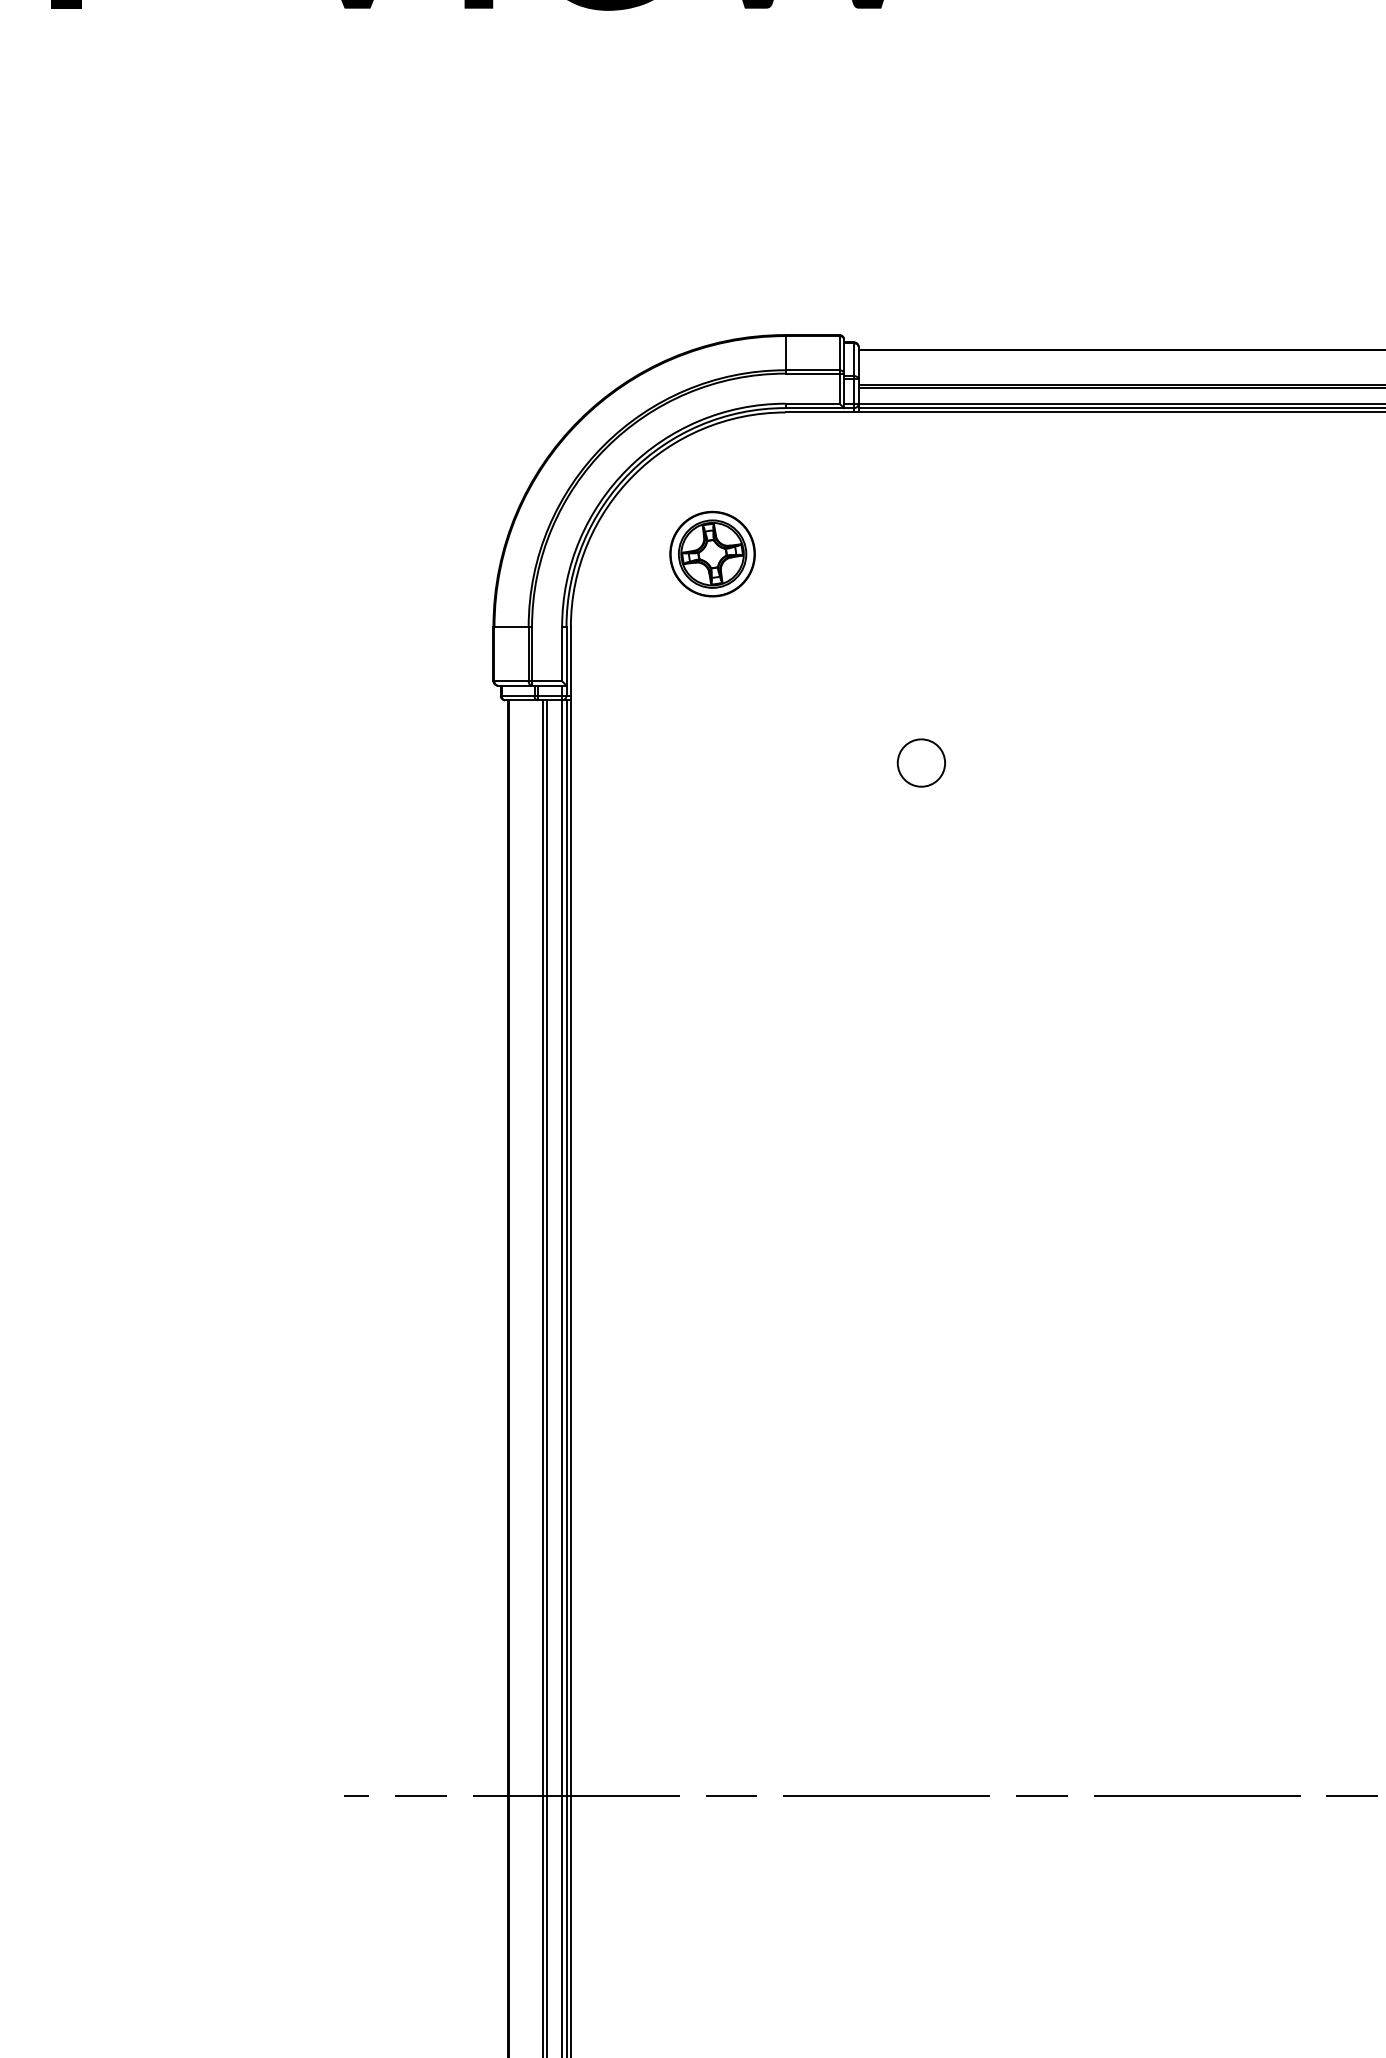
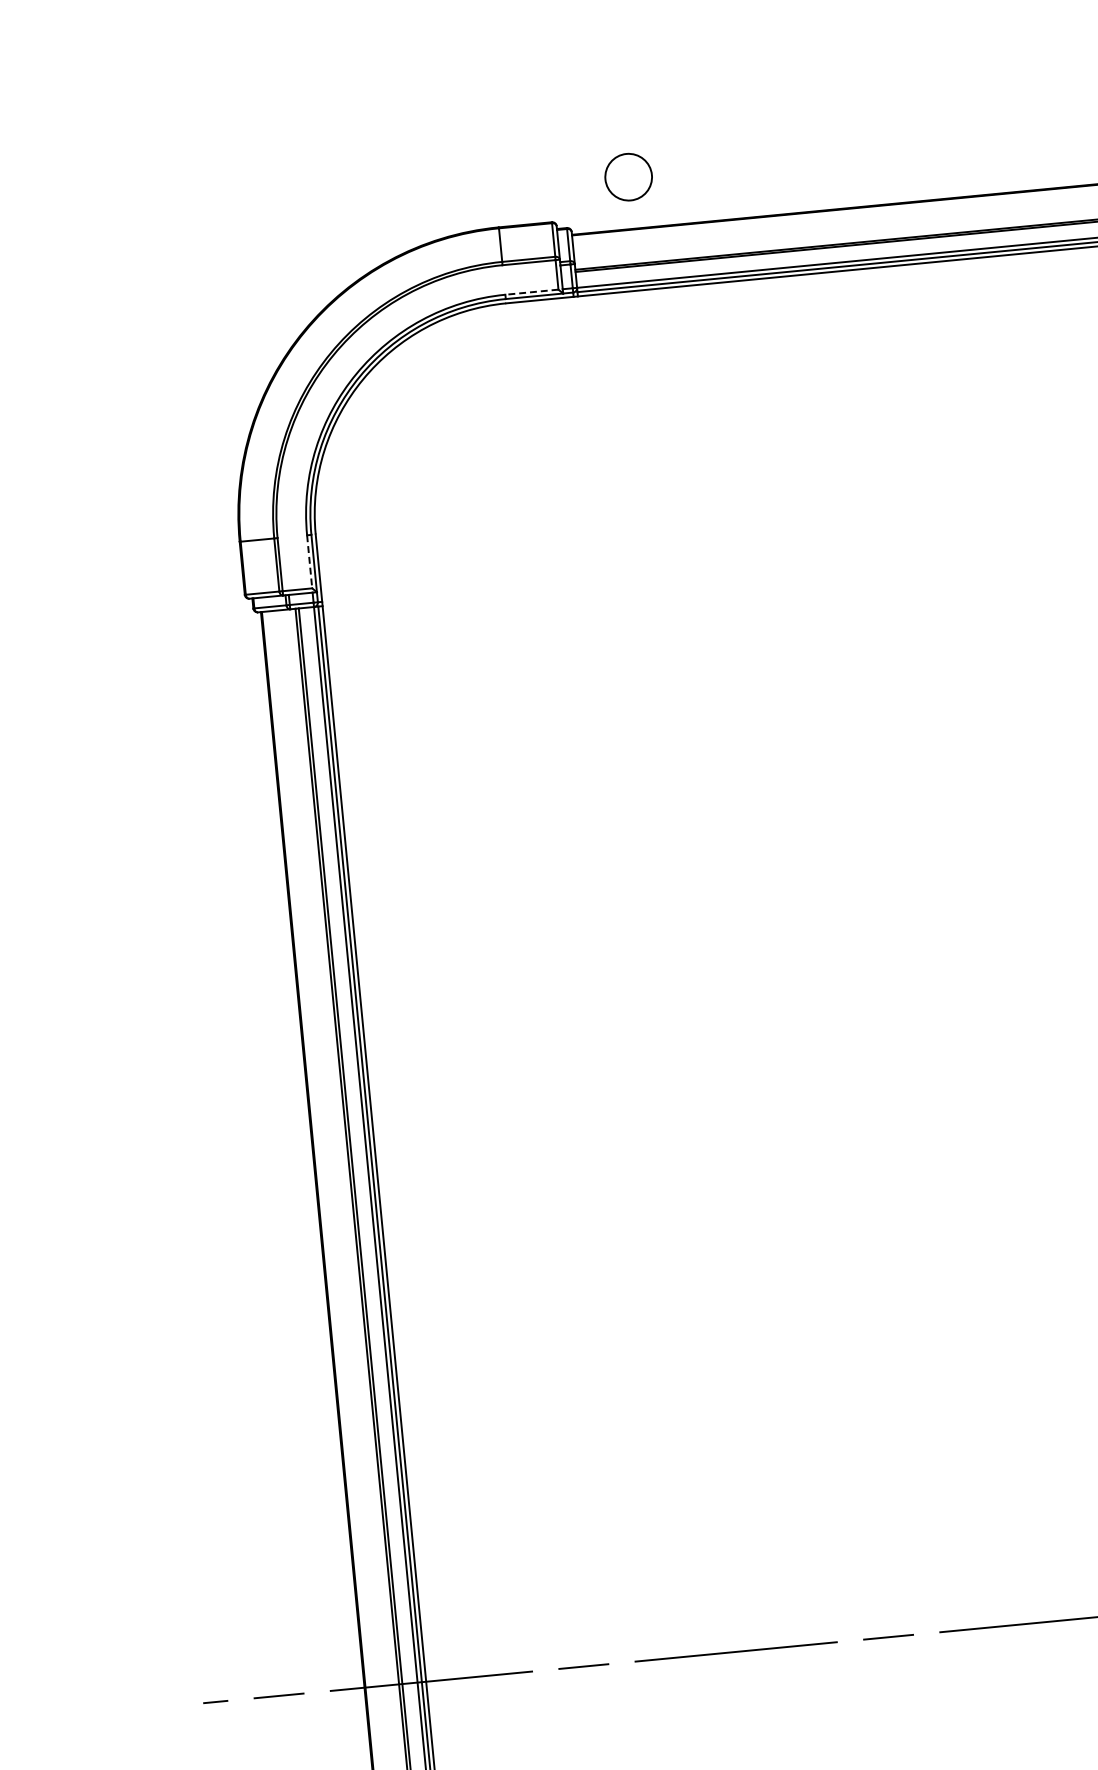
line: (812, 403) -> (531, 292), solid -> dashed
part: (712, 553) -> (447, 448), removed
line: (562, 654) -> (310, 562), solid -> dashed
circle: (920, 762) -> (627, 176), moved

